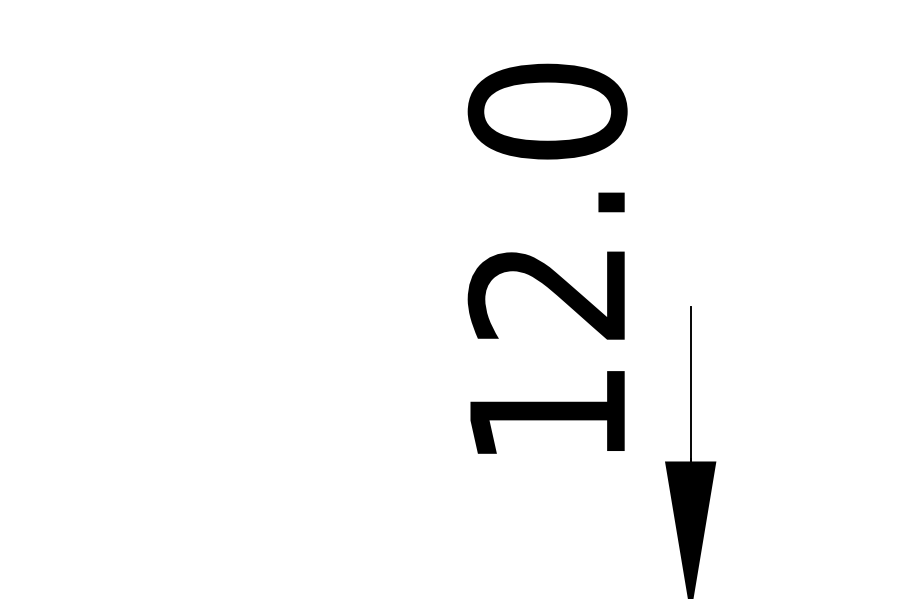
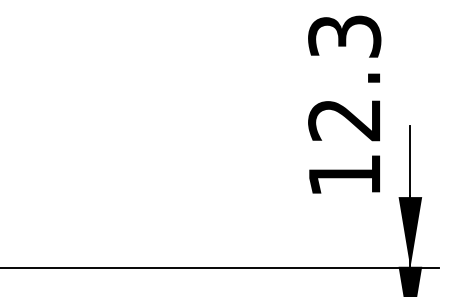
text: (547, 111) -> (344, 36), 12.0 -> 12.3

